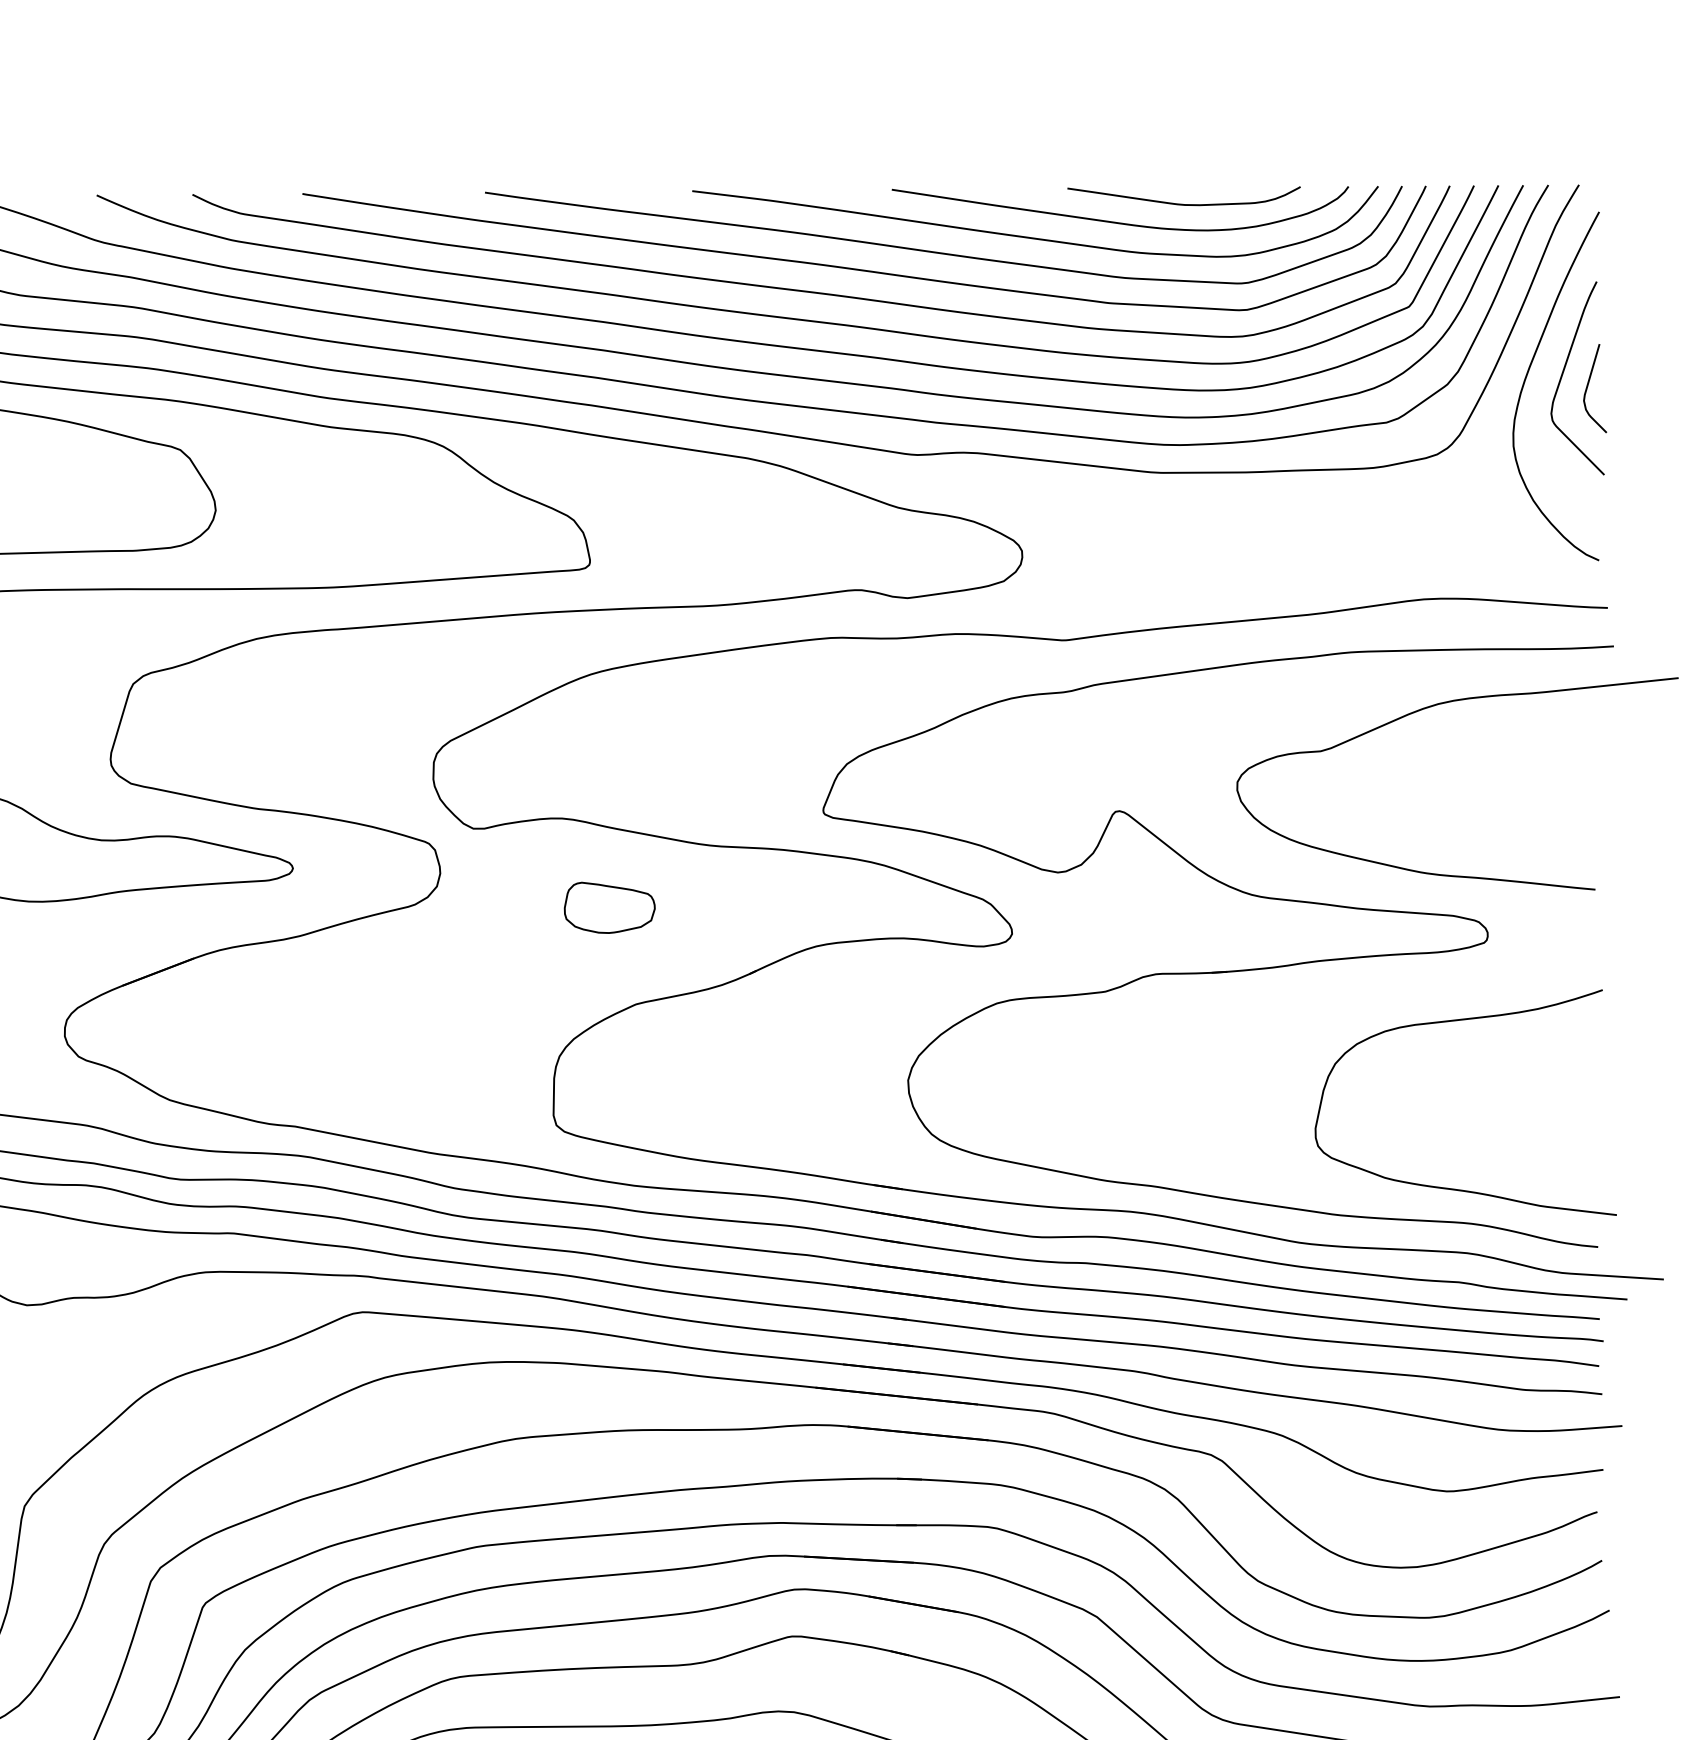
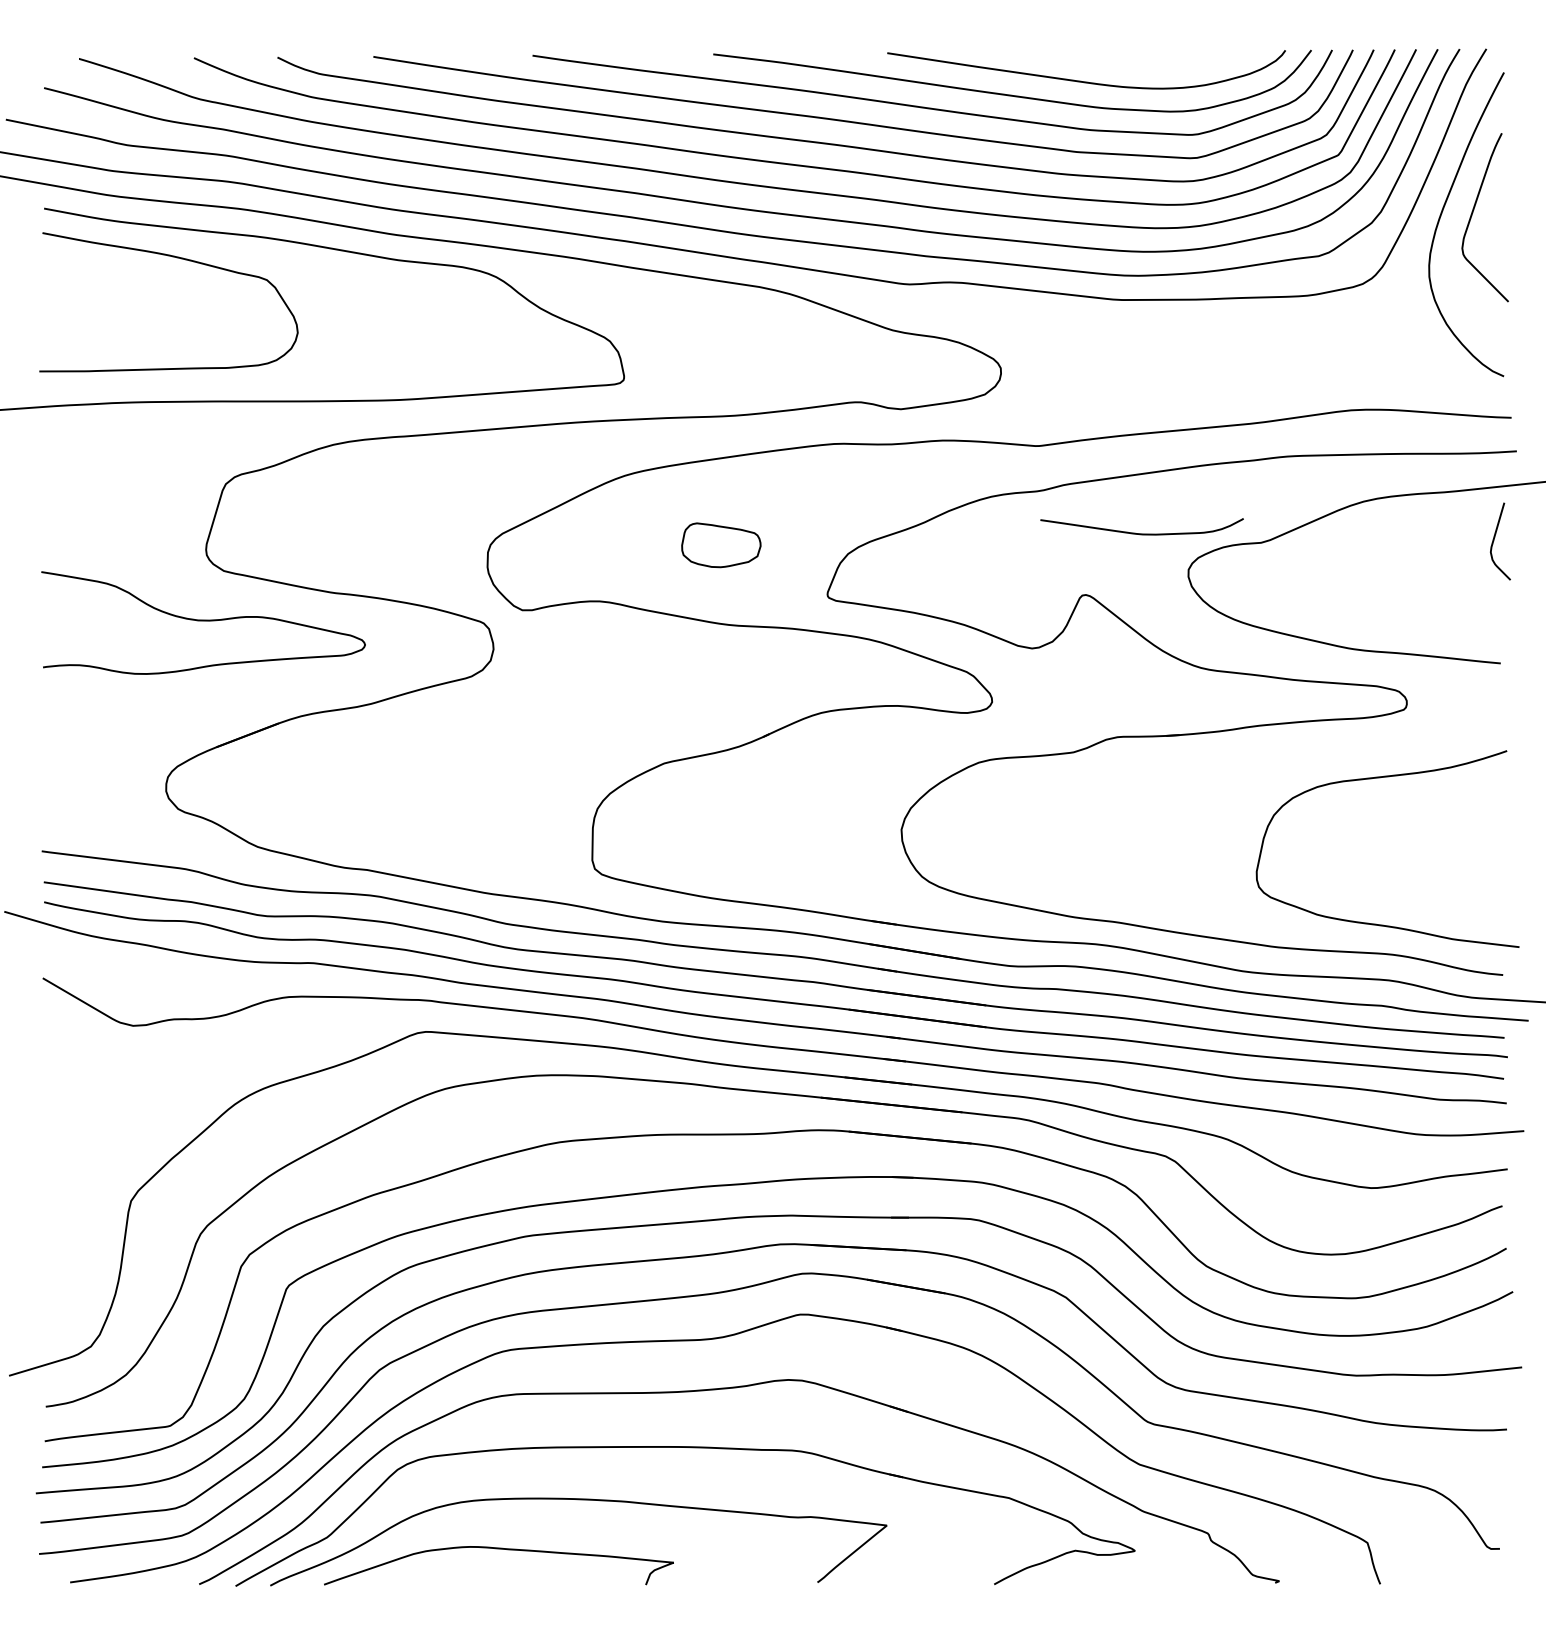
curve: (1183, 203) -> (1141, 533), moved
curve: (1588, 388) -> (1494, 541), moved
part: (609, 908) -> (721, 545), moved

